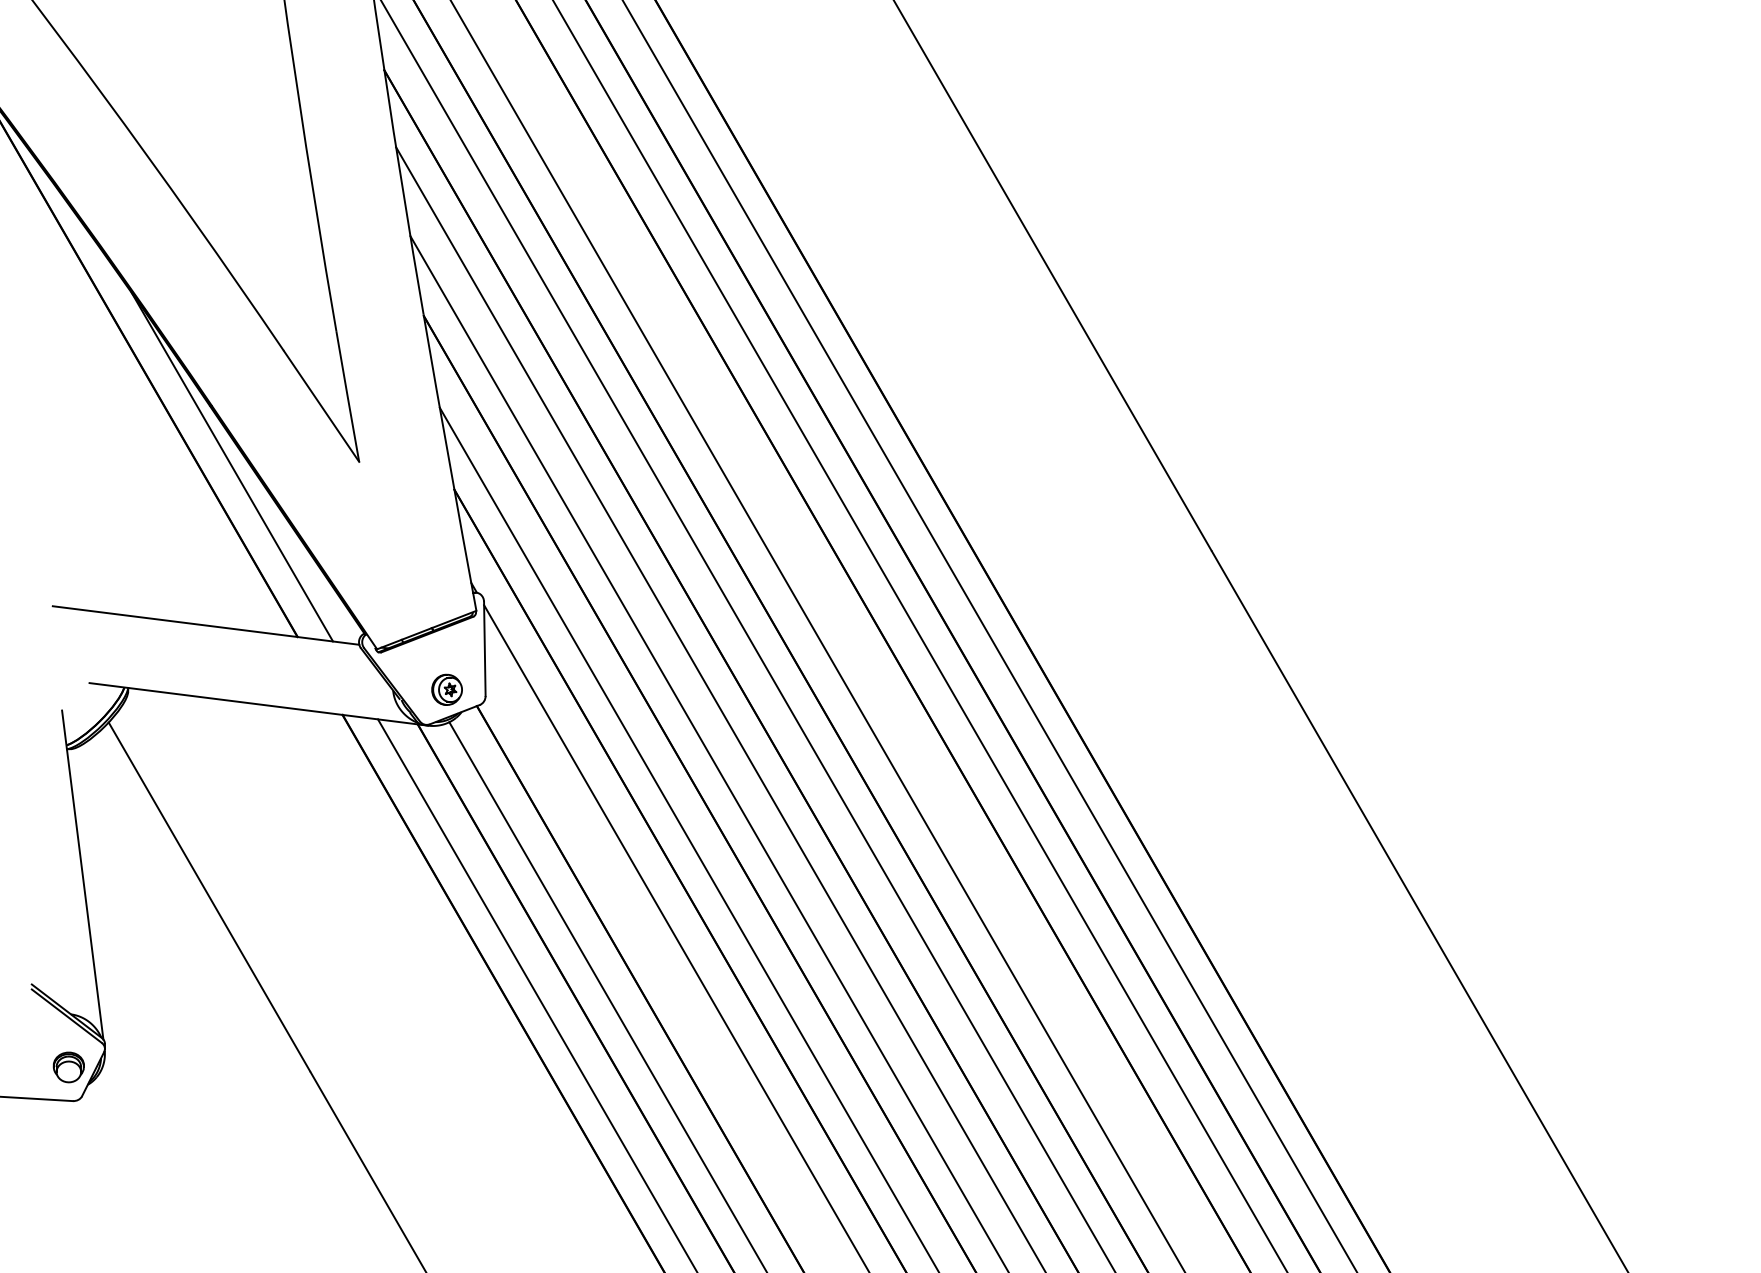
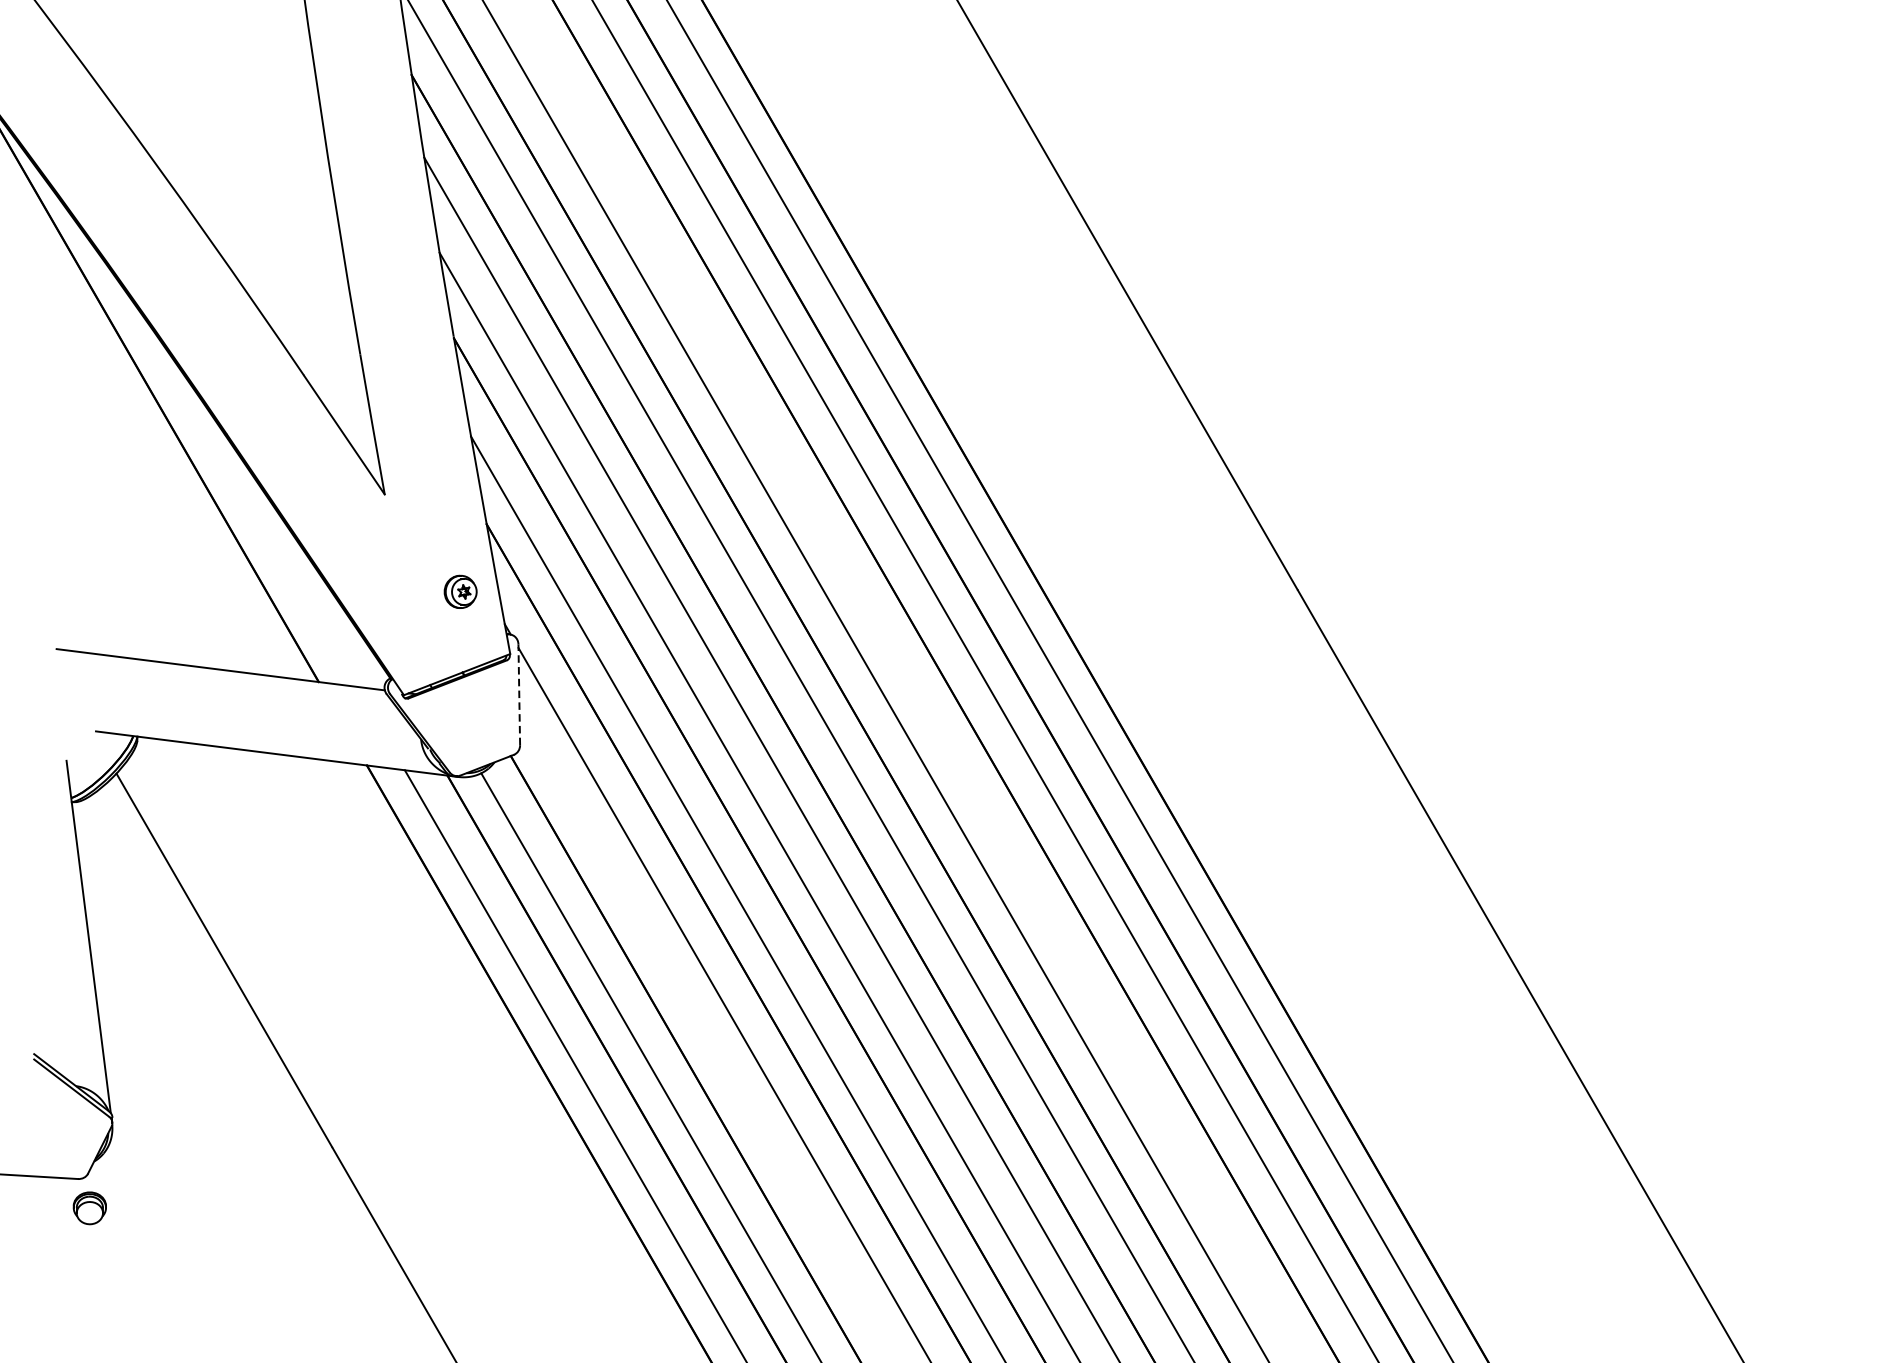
line: (232, 466) -> (249, 499), removed
line: (484, 648) -> (518, 694), solid -> dashed
part: (446, 689) -> (460, 591), moved
part: (68, 1067) -> (89, 1208), moved

